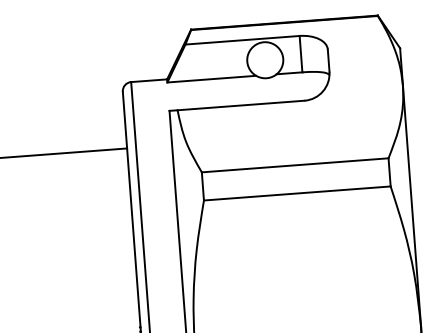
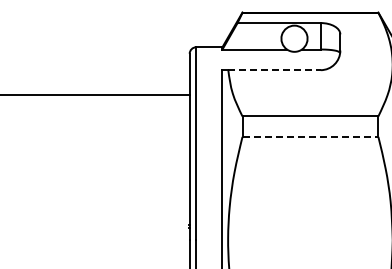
line: (242, 105) -> (275, 70), solid -> dashed
line: (297, 192) -> (310, 136), solid -> dashed

